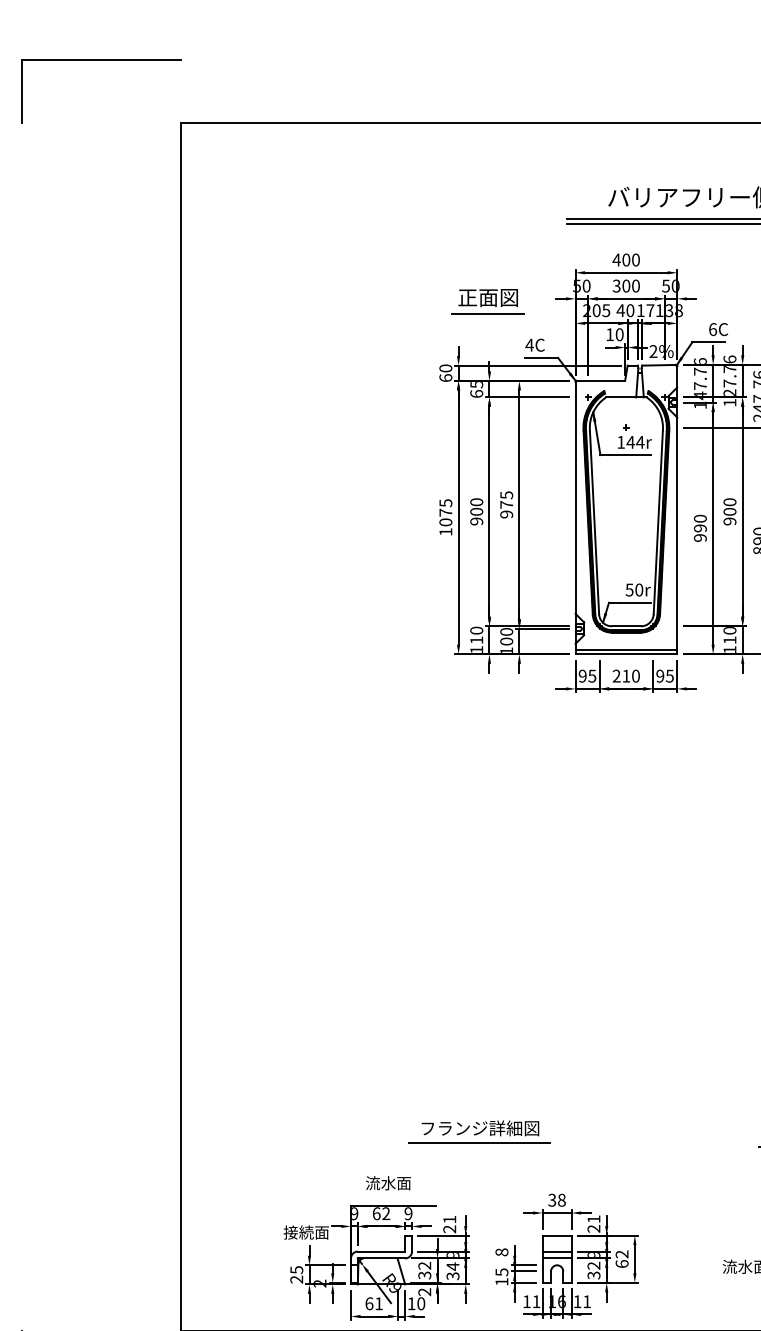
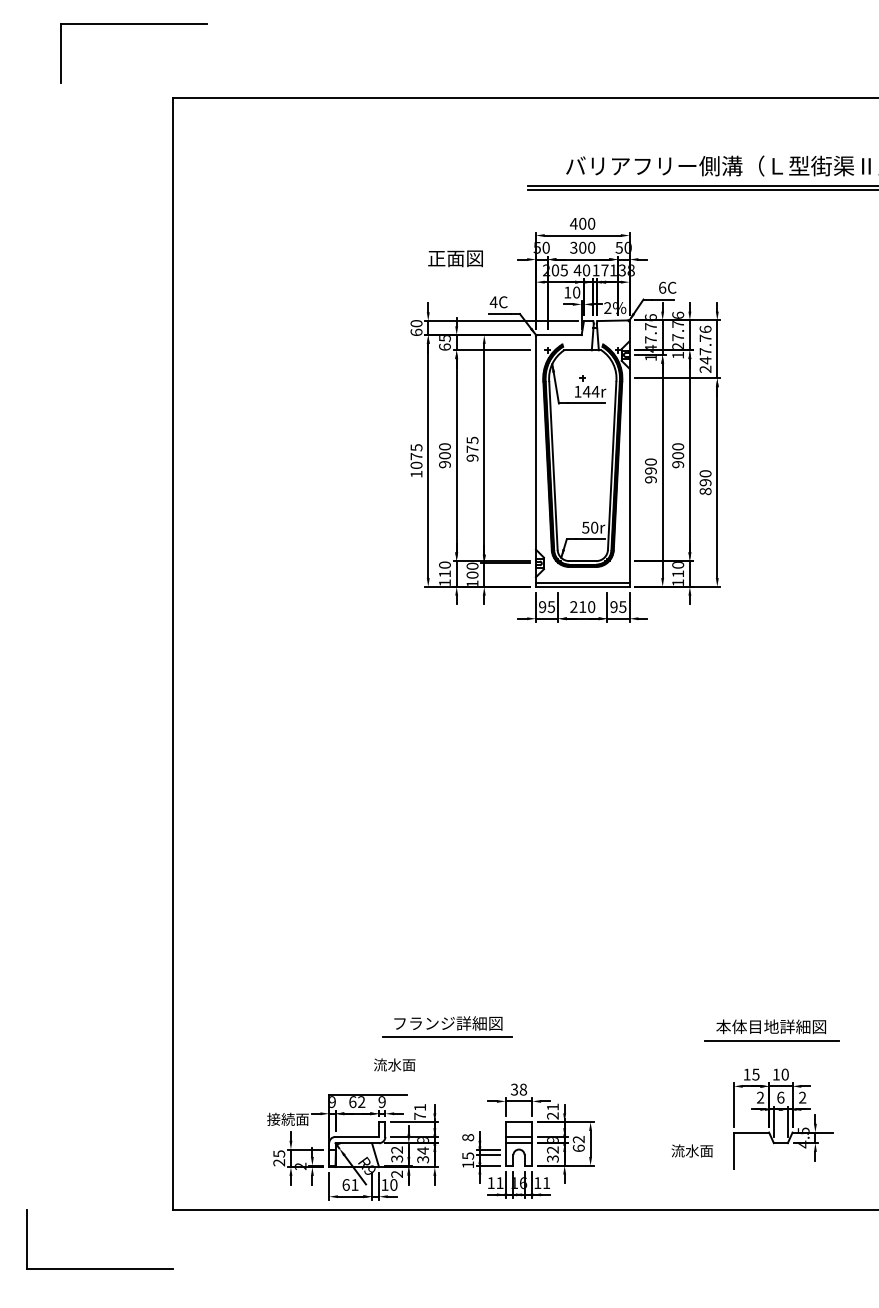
part: (101, 59) -> (133, 24), moved
line: (487, 313) -> (454, 273), removed
text: (388, 1182) -> (394, 1064), moved
text: (449, 1229) -> (419, 1116), 21 -> 71

